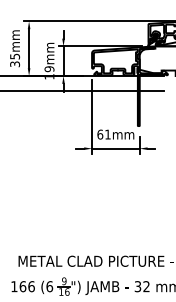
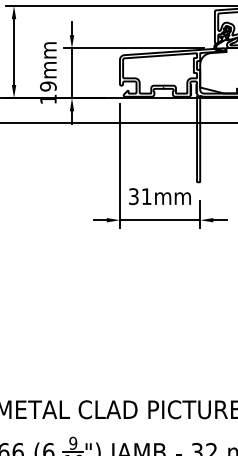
text: (100, 134) -> (134, 196), 61mm -> 31mm

